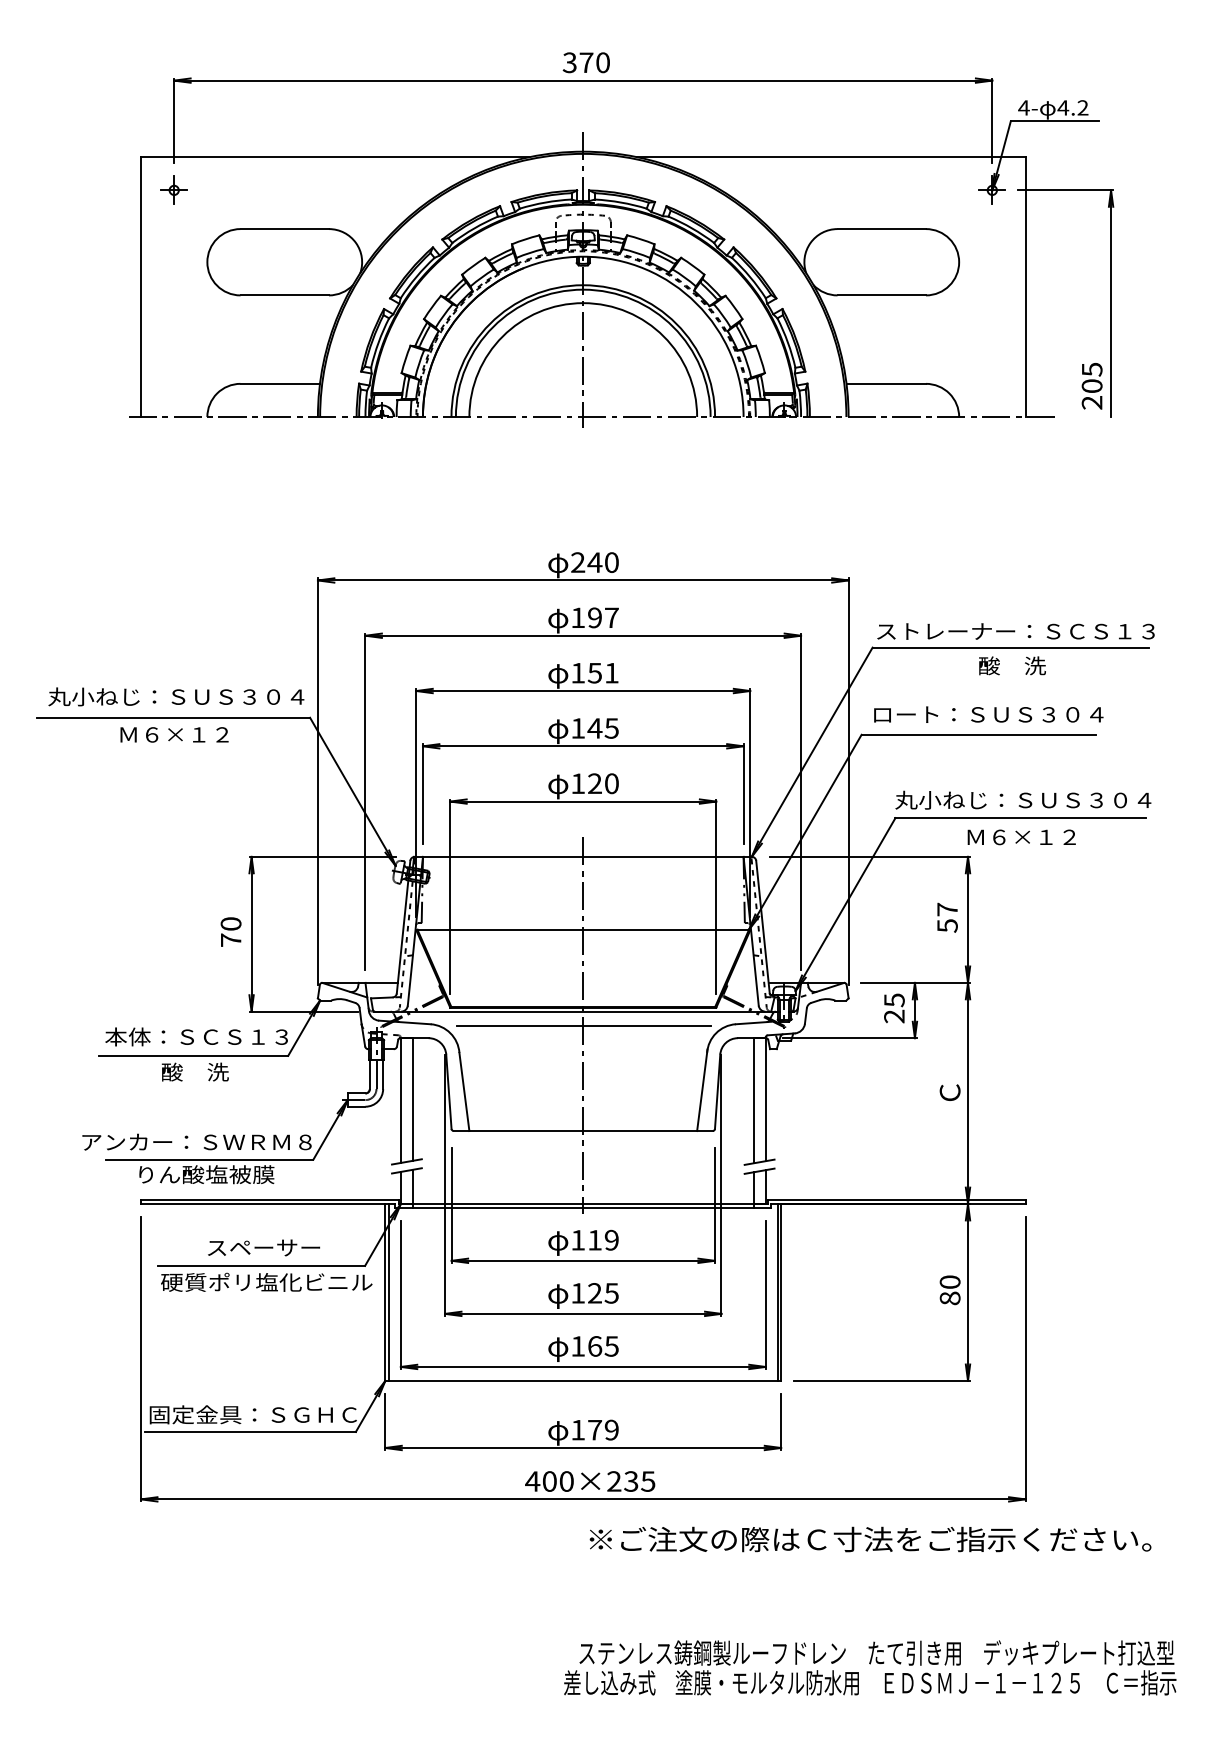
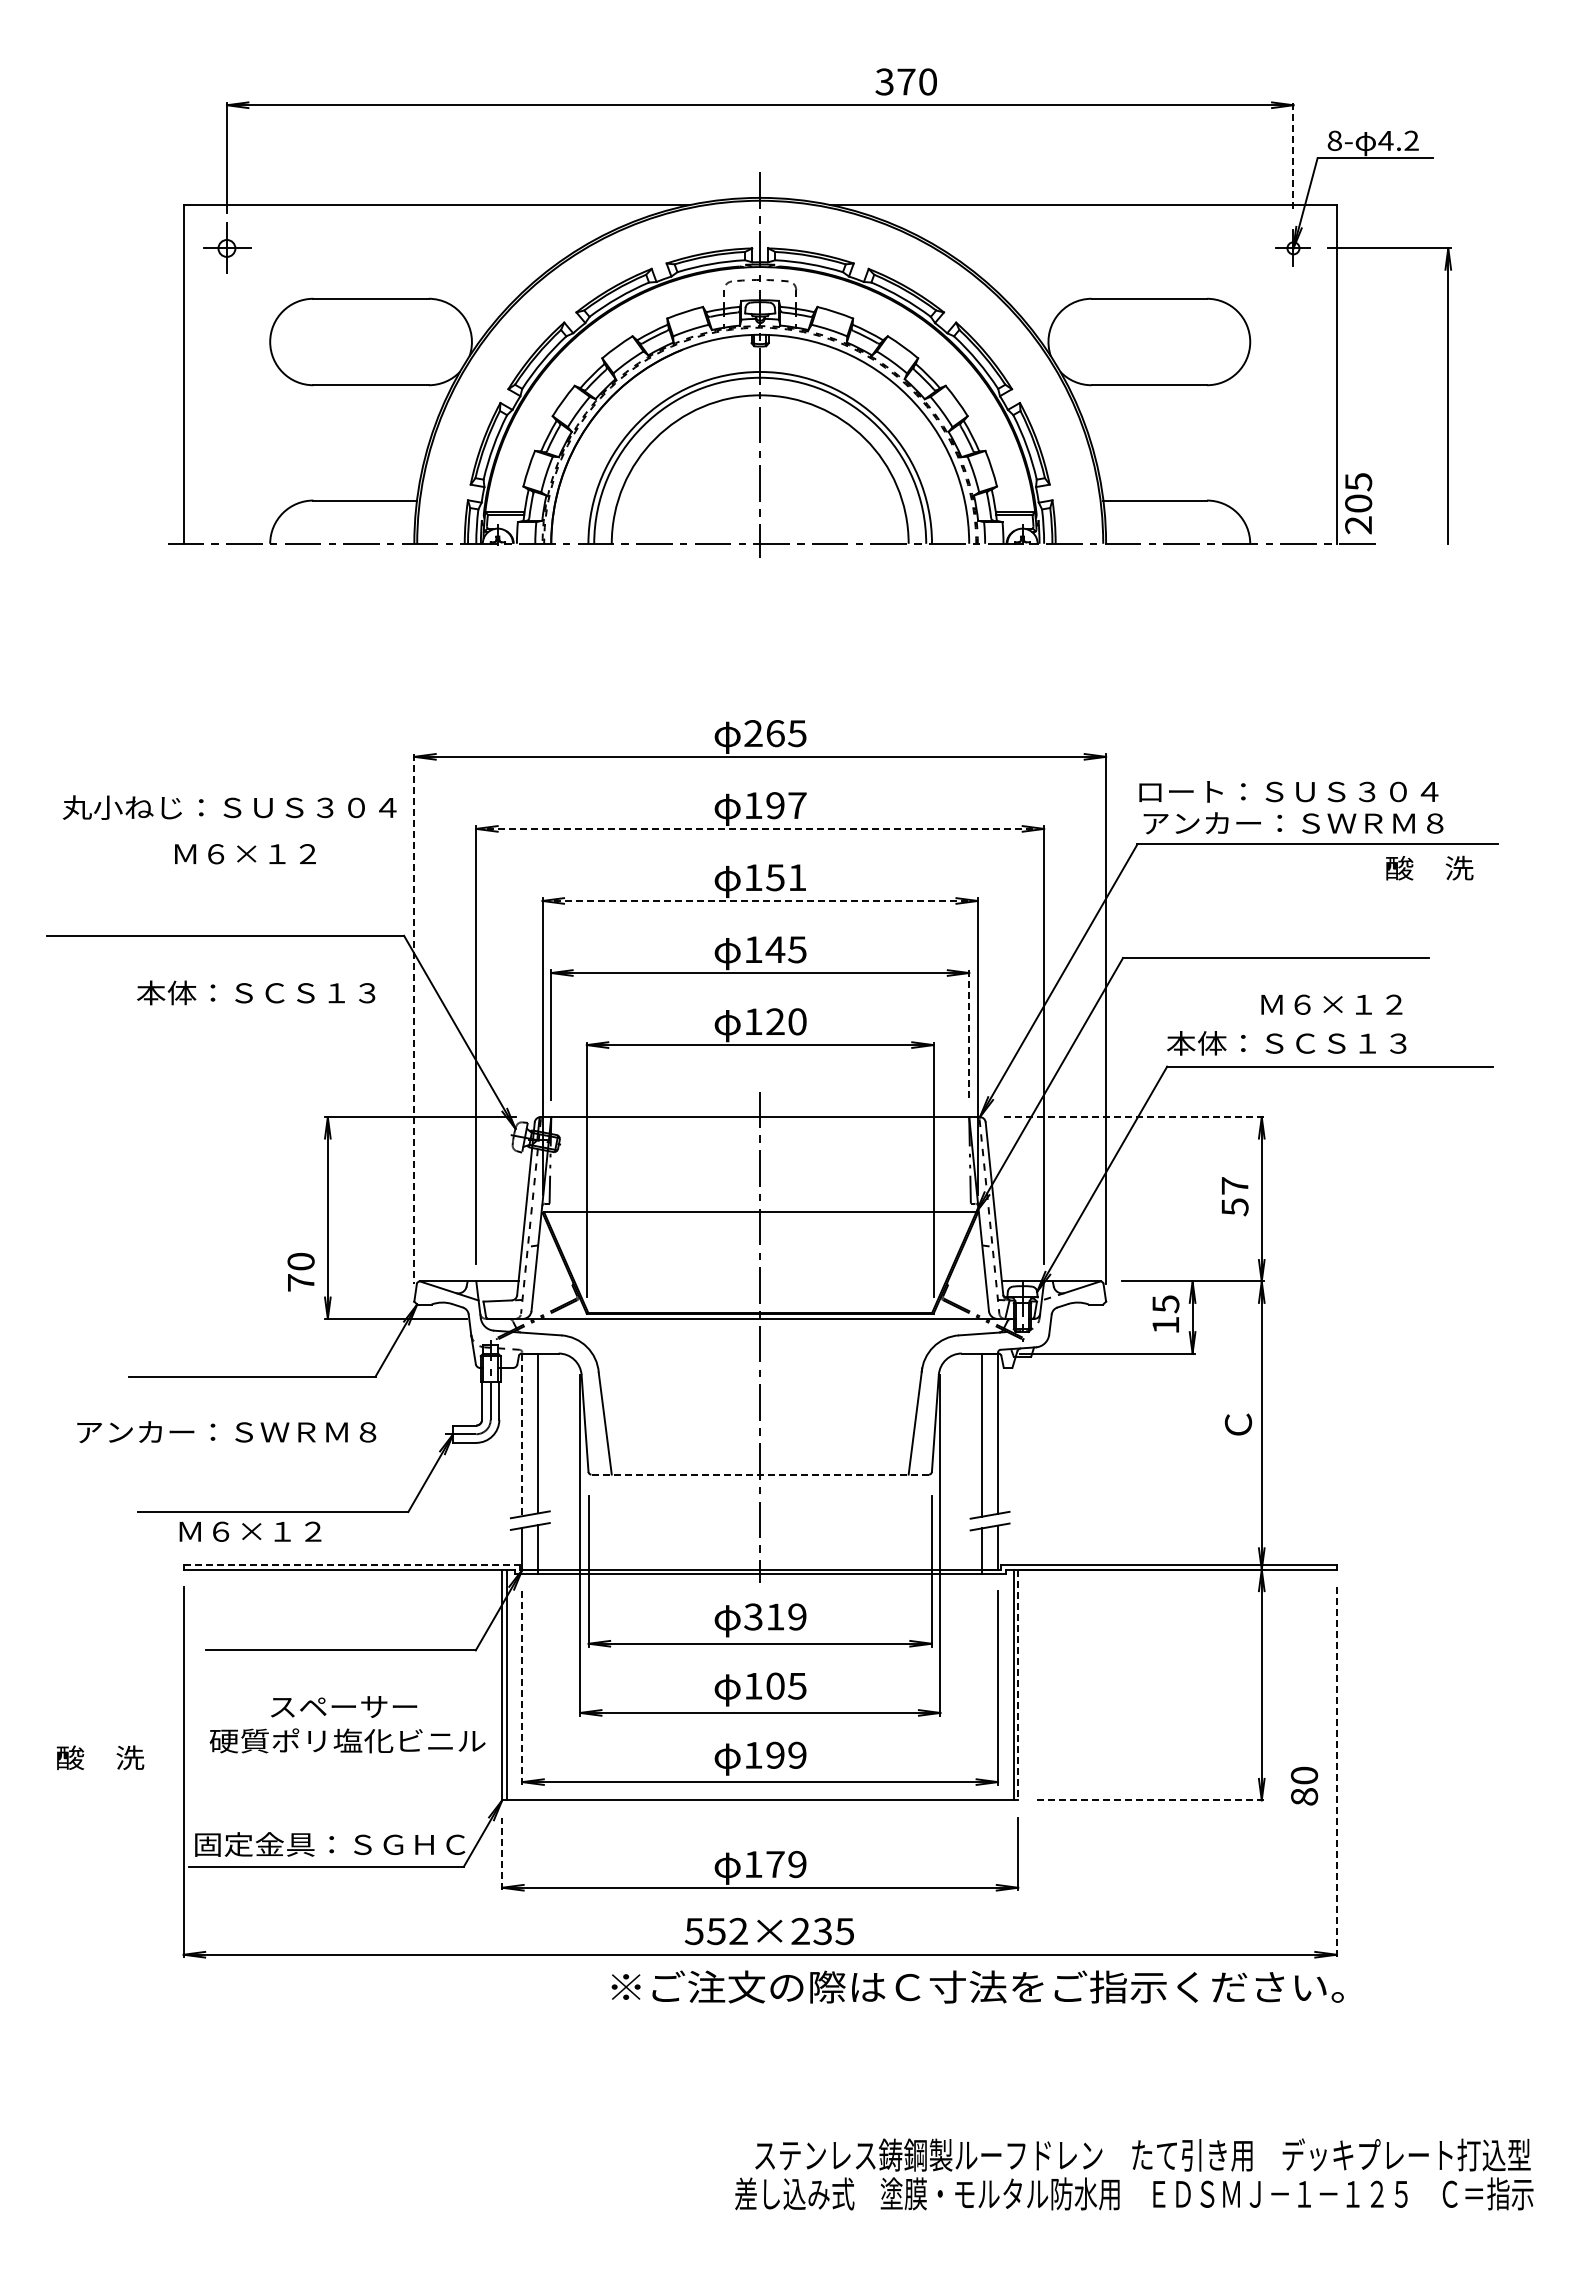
text: (585, 62) -> (905, 81), moved
text: (1023, 107) -> (1334, 140), 4- -> 8-
line: (992, 120) -> (1293, 157), solid -> dashed
part: (173, 189) -> (226, 247), size x1.4
text: (1092, 386) -> (1358, 503), moved
text: (602, 562) -> (785, 733), 240 -> 265
text: (1016, 631) -> (1324, 823), ストレーナー：ＳＣＳ１３ -> アンカー：ＳＷＲＭ８
line: (583, 635) -> (760, 828), solid -> dashed
text: (1012, 665) -> (1429, 867), moved
line: (583, 690) -> (760, 900), solid -> dashed
text: (176, 696) -> (229, 807), moved
text: (988, 714) -> (1288, 791), moved
text: (174, 735) -> (245, 854), moved
line: (318, 781) -> (414, 1019), solid -> dashed
line: (743, 794) -> (969, 1035), solid -> dashed
text: (1023, 800) -> (1333, 1043), 丸小ねじ：ＳＵＳ３０４ -> 本体：ＳＣＳ１３
text: (1021, 837) -> (1331, 1004), moved
line: (870, 857) -> (1134, 1117), solid -> dashed
text: (230, 932) -> (300, 1272), moved
text: (894, 1016) -> (1165, 1325), 25 -> 15
line: (583, 1025) -> (760, 1337), removed
text: (196, 1036) -> (256, 992), moved
text: (195, 1071) -> (100, 1757), moved
line: (400, 1101) -> (522, 1435), solid -> dashed
line: (583, 1130) -> (760, 1474), solid -> dashed
text: (196, 1142) -> (226, 1432), moved
text: (206, 1174) -> (268, 1531), りん酸塩被膜 -> Ｍ６×１２
line: (269, 1200) -> (351, 1565), solid -> dashed
text: (578, 1239) -> (753, 1616), 119 -> 319
text: (264, 1247) -> (344, 1706), moved
text: (266, 1282) -> (347, 1740), moved
text: (950, 1289) -> (1304, 1785), moved
text: (594, 1292) -> (775, 1685), 125 -> 105
line: (781, 1292) -> (1018, 1685), solid -> dashed
line: (400, 1295) -> (522, 1688), solid -> dashed
text: (603, 1345) -> (786, 1754), 165 -> 199
line: (1025, 1358) -> (1336, 1771), solid -> dashed
line: (881, 1381) -> (1149, 1800), solid -> dashed
line: (385, 1421) -> (502, 1853), solid -> dashed
text: (548, 1481) -> (715, 1931), 400×235 -> 552×235
text: (870, 1539) -> (977, 1986), moved

